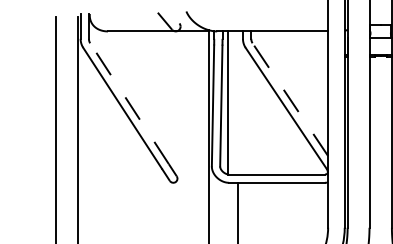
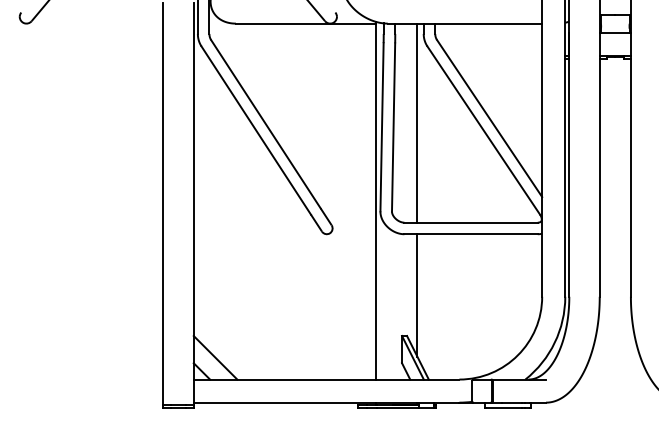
line: (290, 99) -> (489, 118), dashed -> solid
line: (228, 102) -> (417, 122), moved
line: (129, 103) -> (265, 123), dashed -> solid

